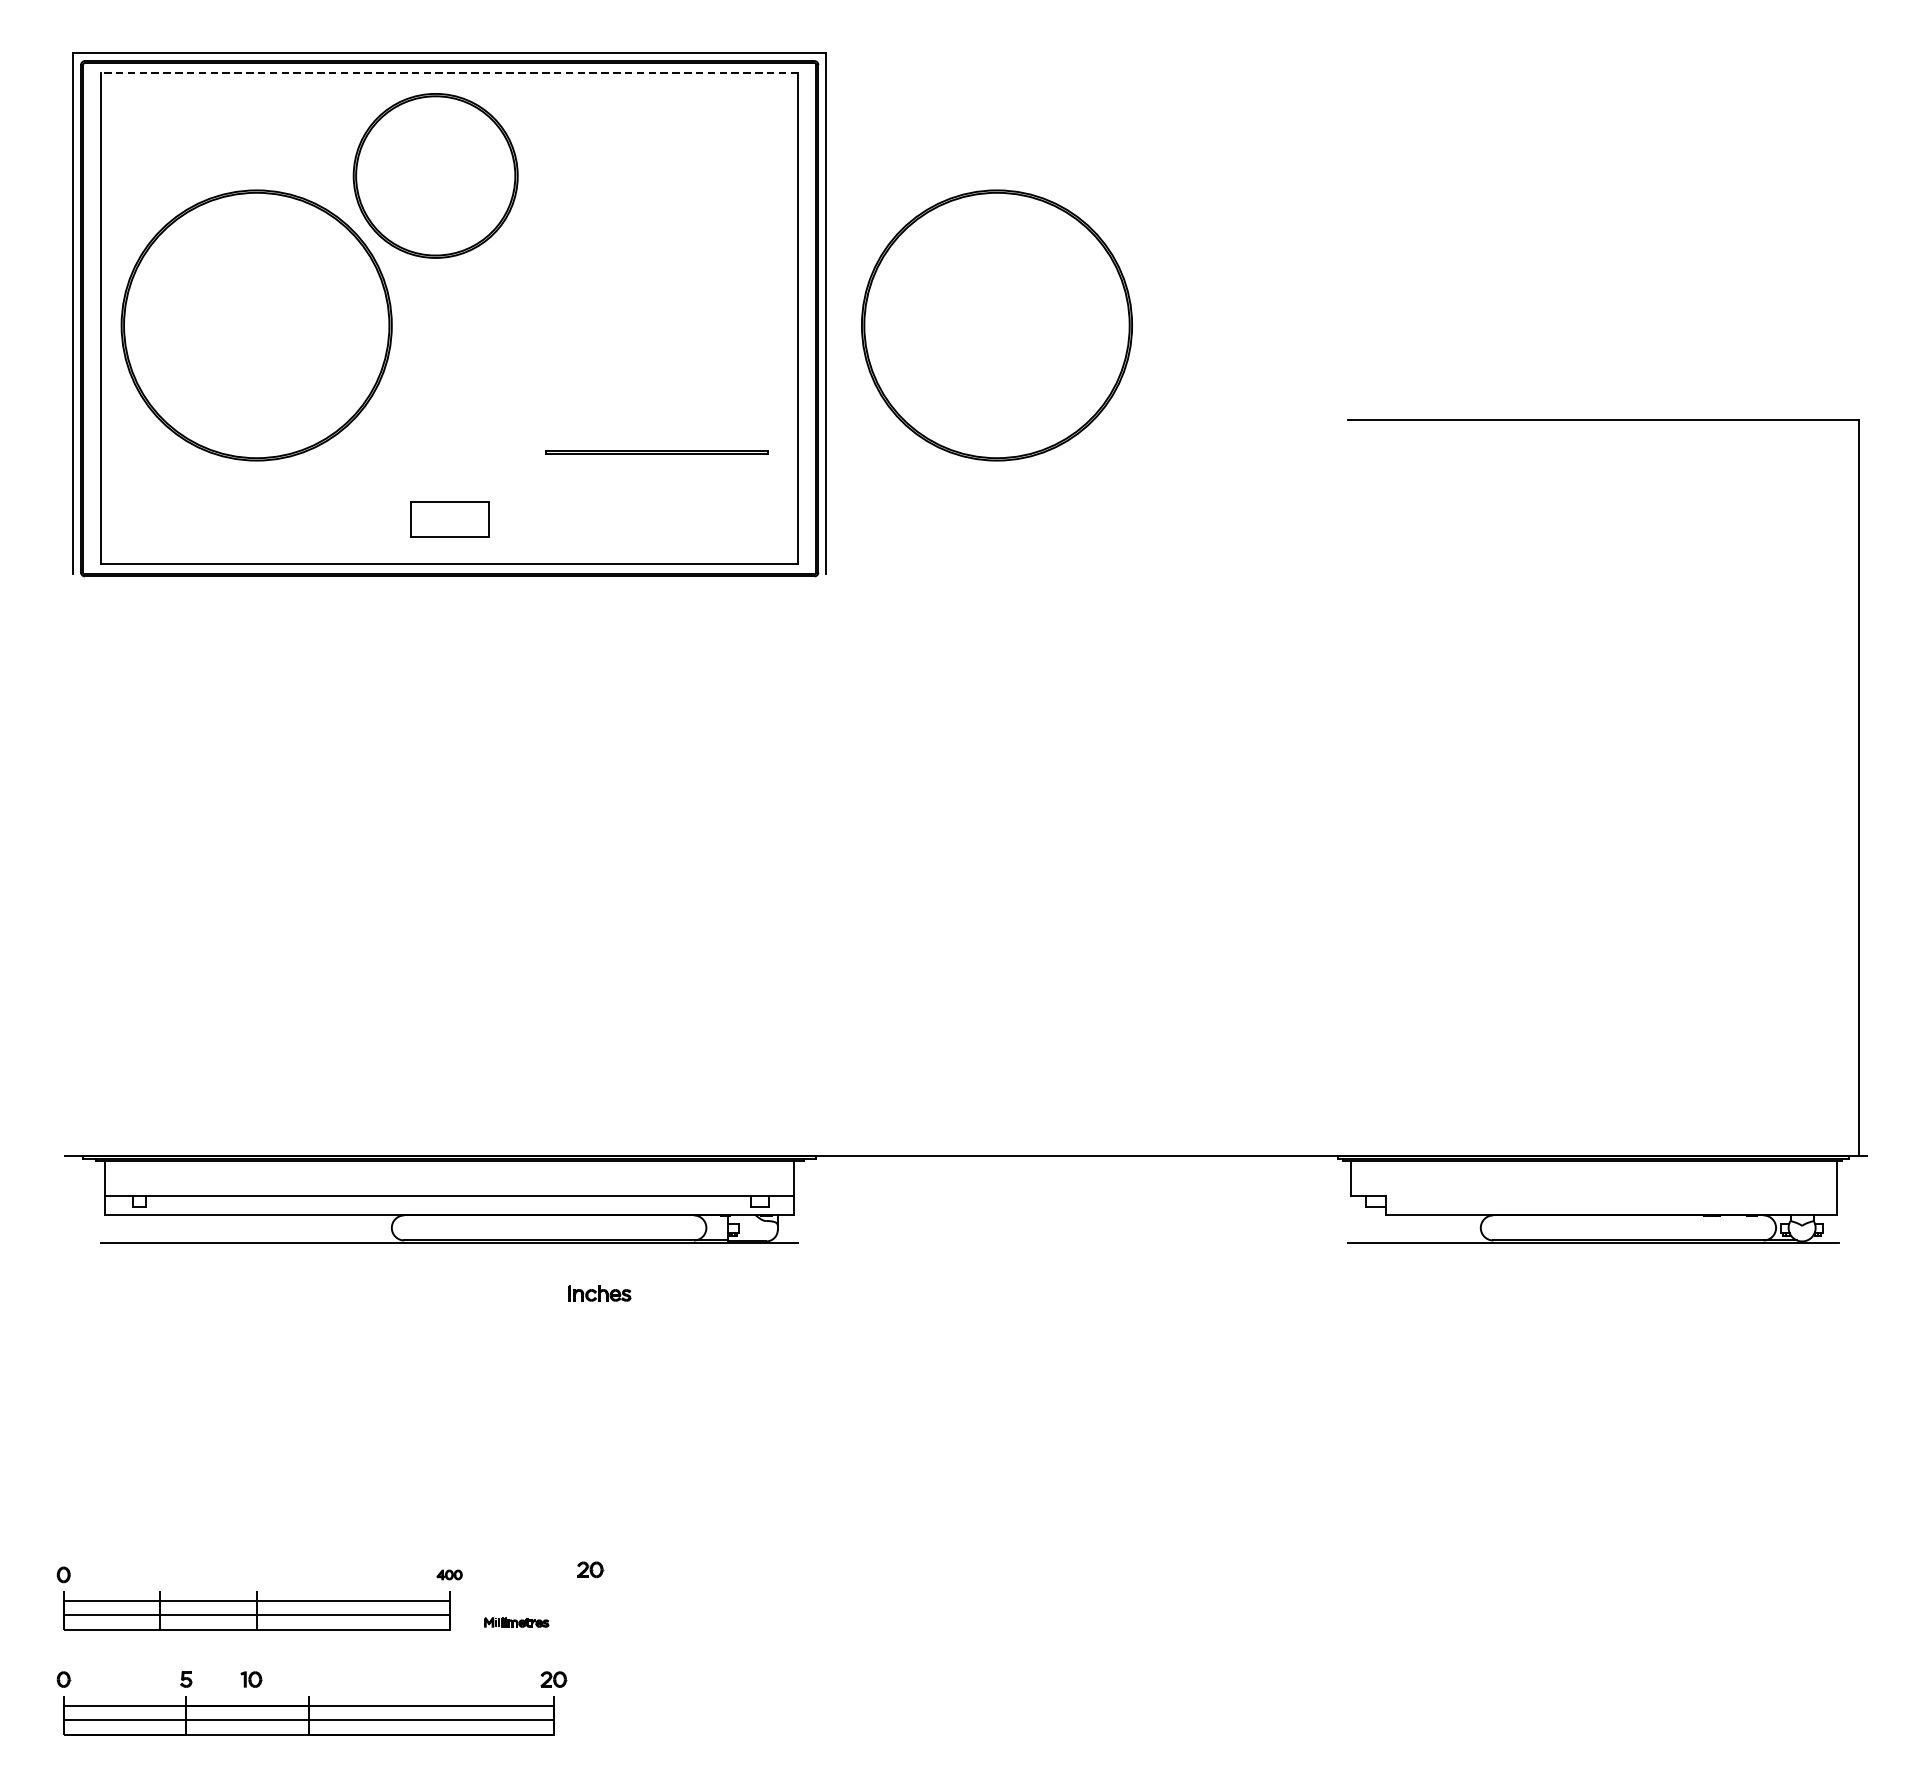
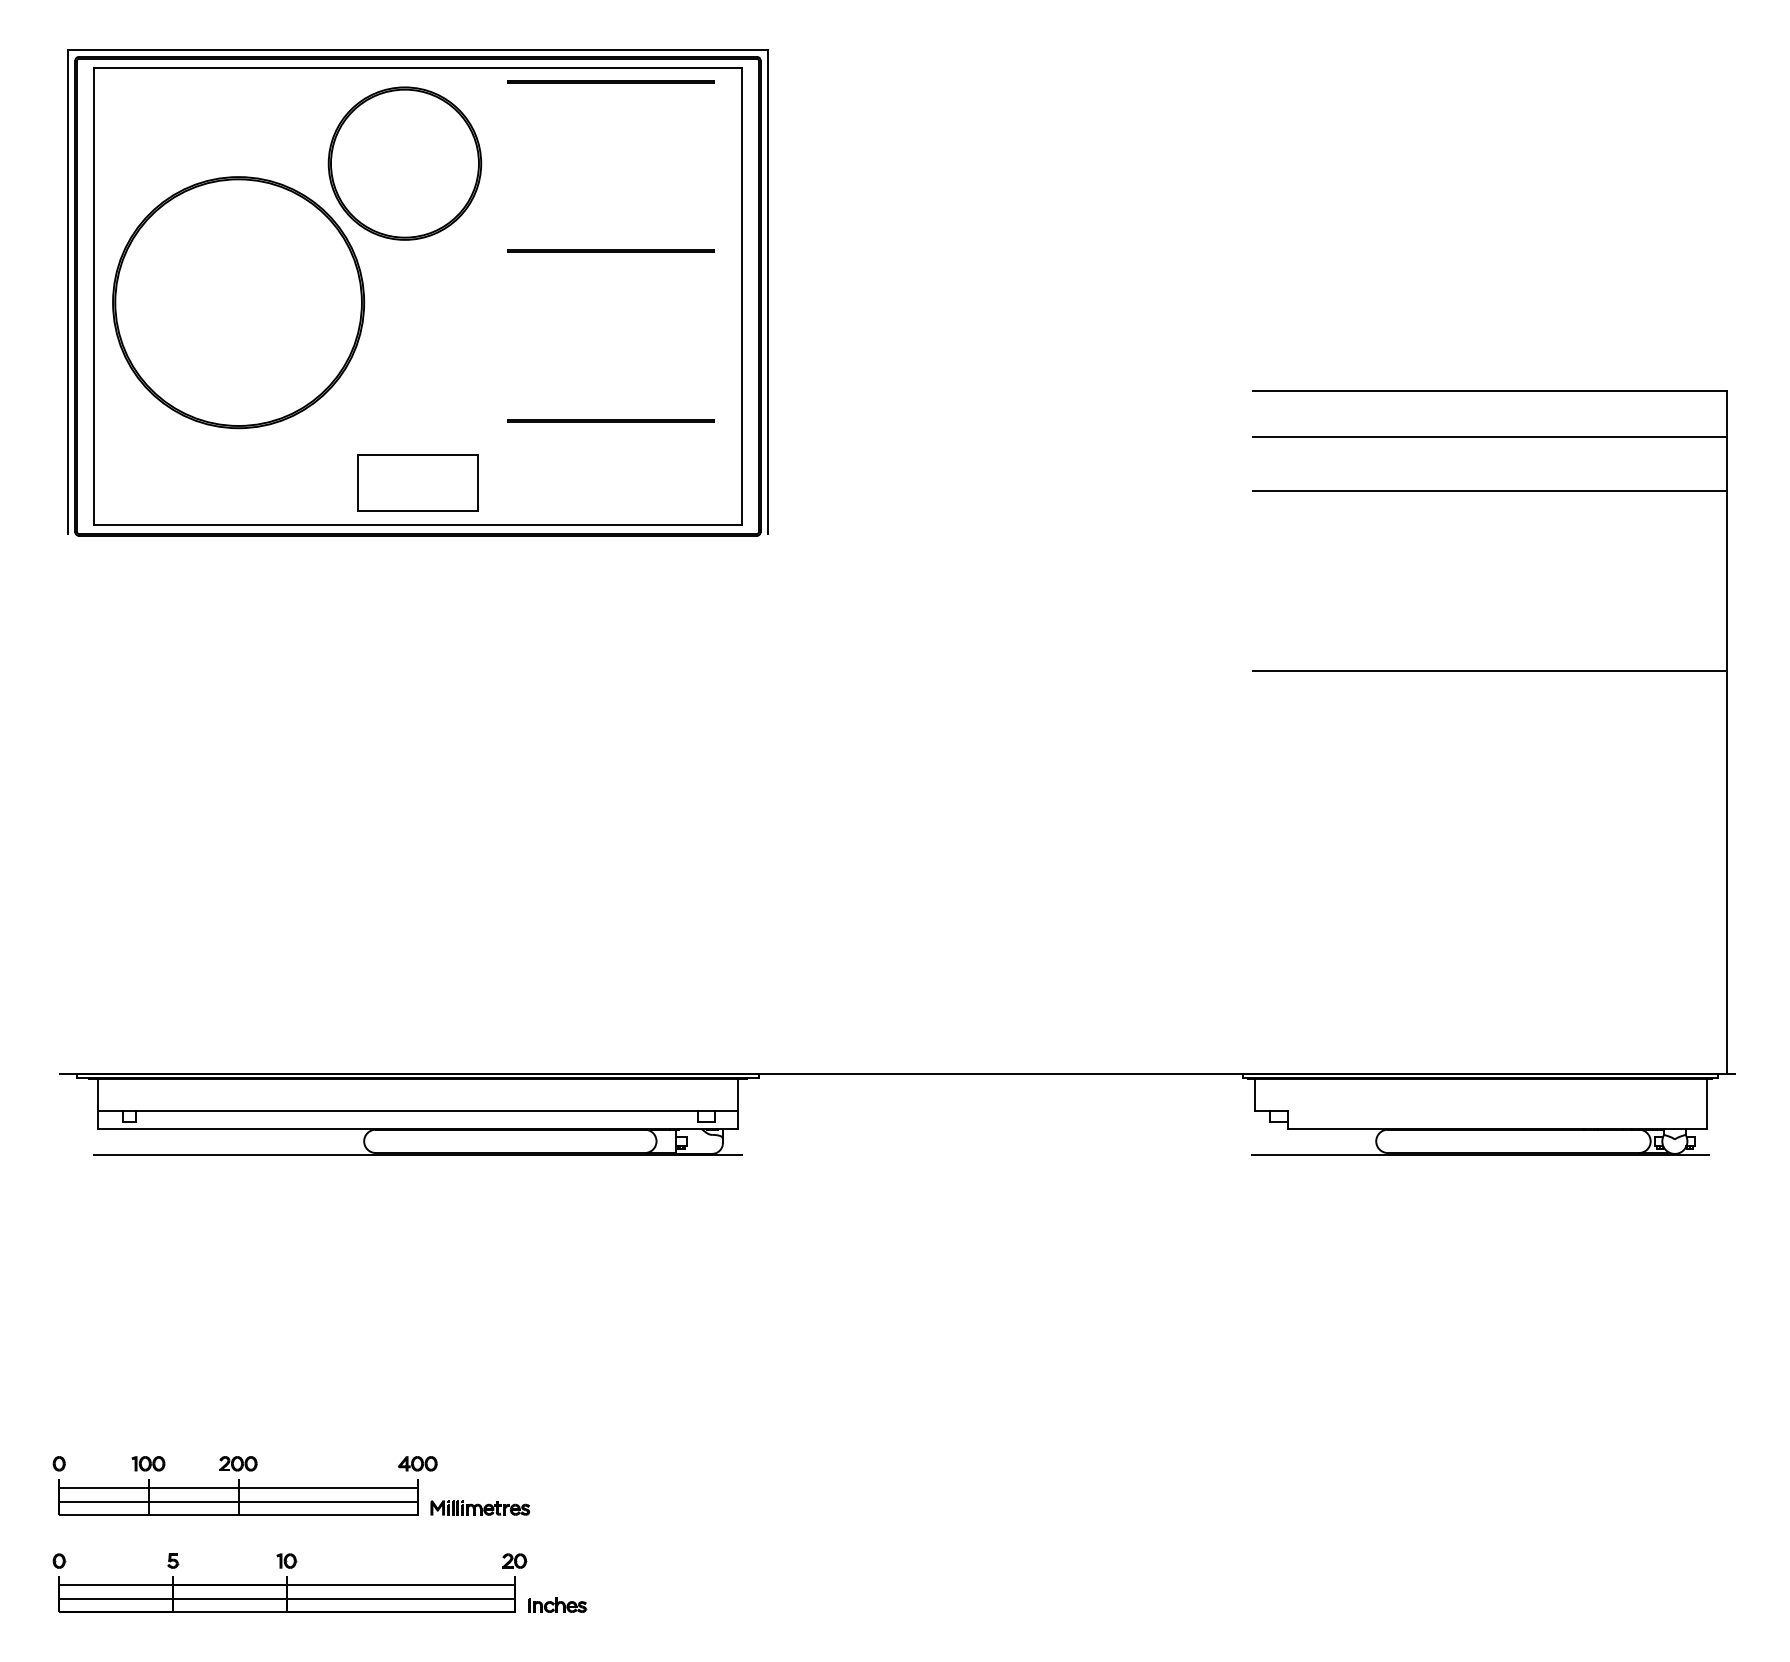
line: (449, 73) -> (417, 68), dashed -> solid
line: (656, 87) -> (610, 81), added
line: (656, 269) -> (610, 250), added
part: (996, 325) -> (926, 302), removed
line: (1602, 470) -> (1489, 437), added
part: (449, 519) -> (417, 482), size x1.67
line: (1602, 528) -> (1489, 491), added
line: (1602, 721) -> (1489, 670), added
part: (599, 1292) -> (557, 1604), moved
part: (590, 1569) -> (548, 1458), removed
part: (159, 1574) -> (148, 1463), added
part: (256, 1574) -> (238, 1463), added
part: (449, 1574) -> (417, 1463), size x1.67
part: (515, 1621) -> (479, 1507), size x1.67
part: (251, 1678) -> (286, 1560), moved

